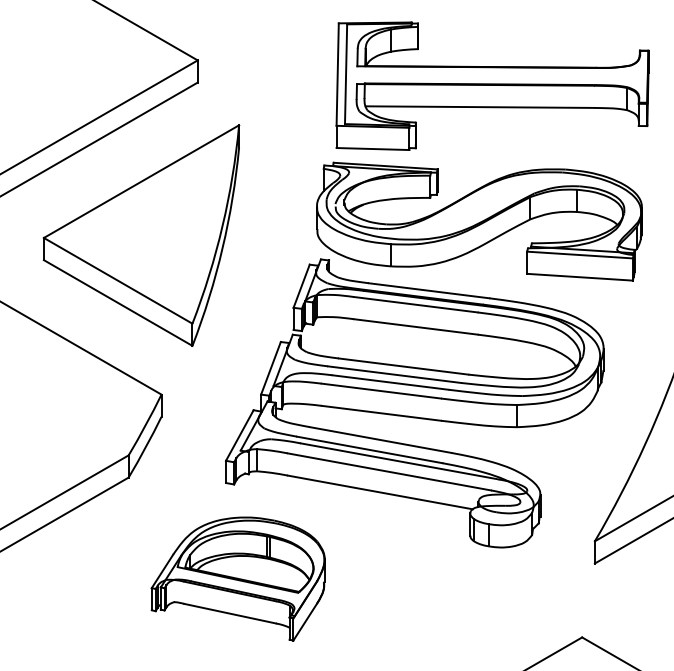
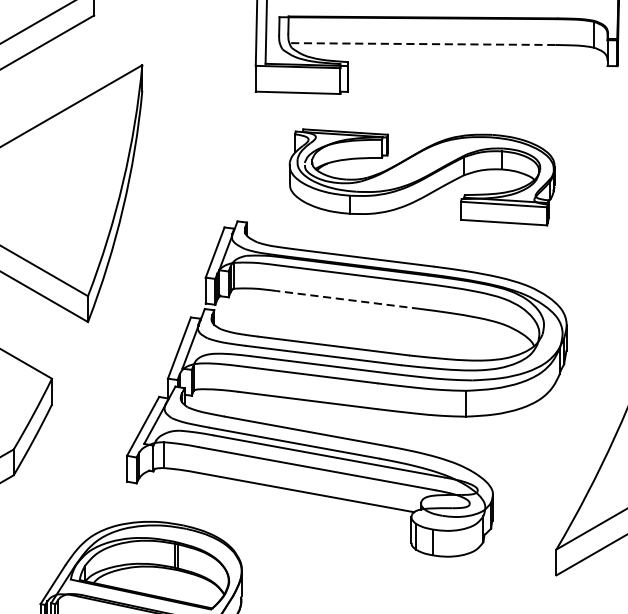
line: (479, 107) -> (422, 44), solid -> dashed
part: (479, 221) -> (422, 177), size x0.7
line: (415, 326) -> (347, 299), solid -> dashed

